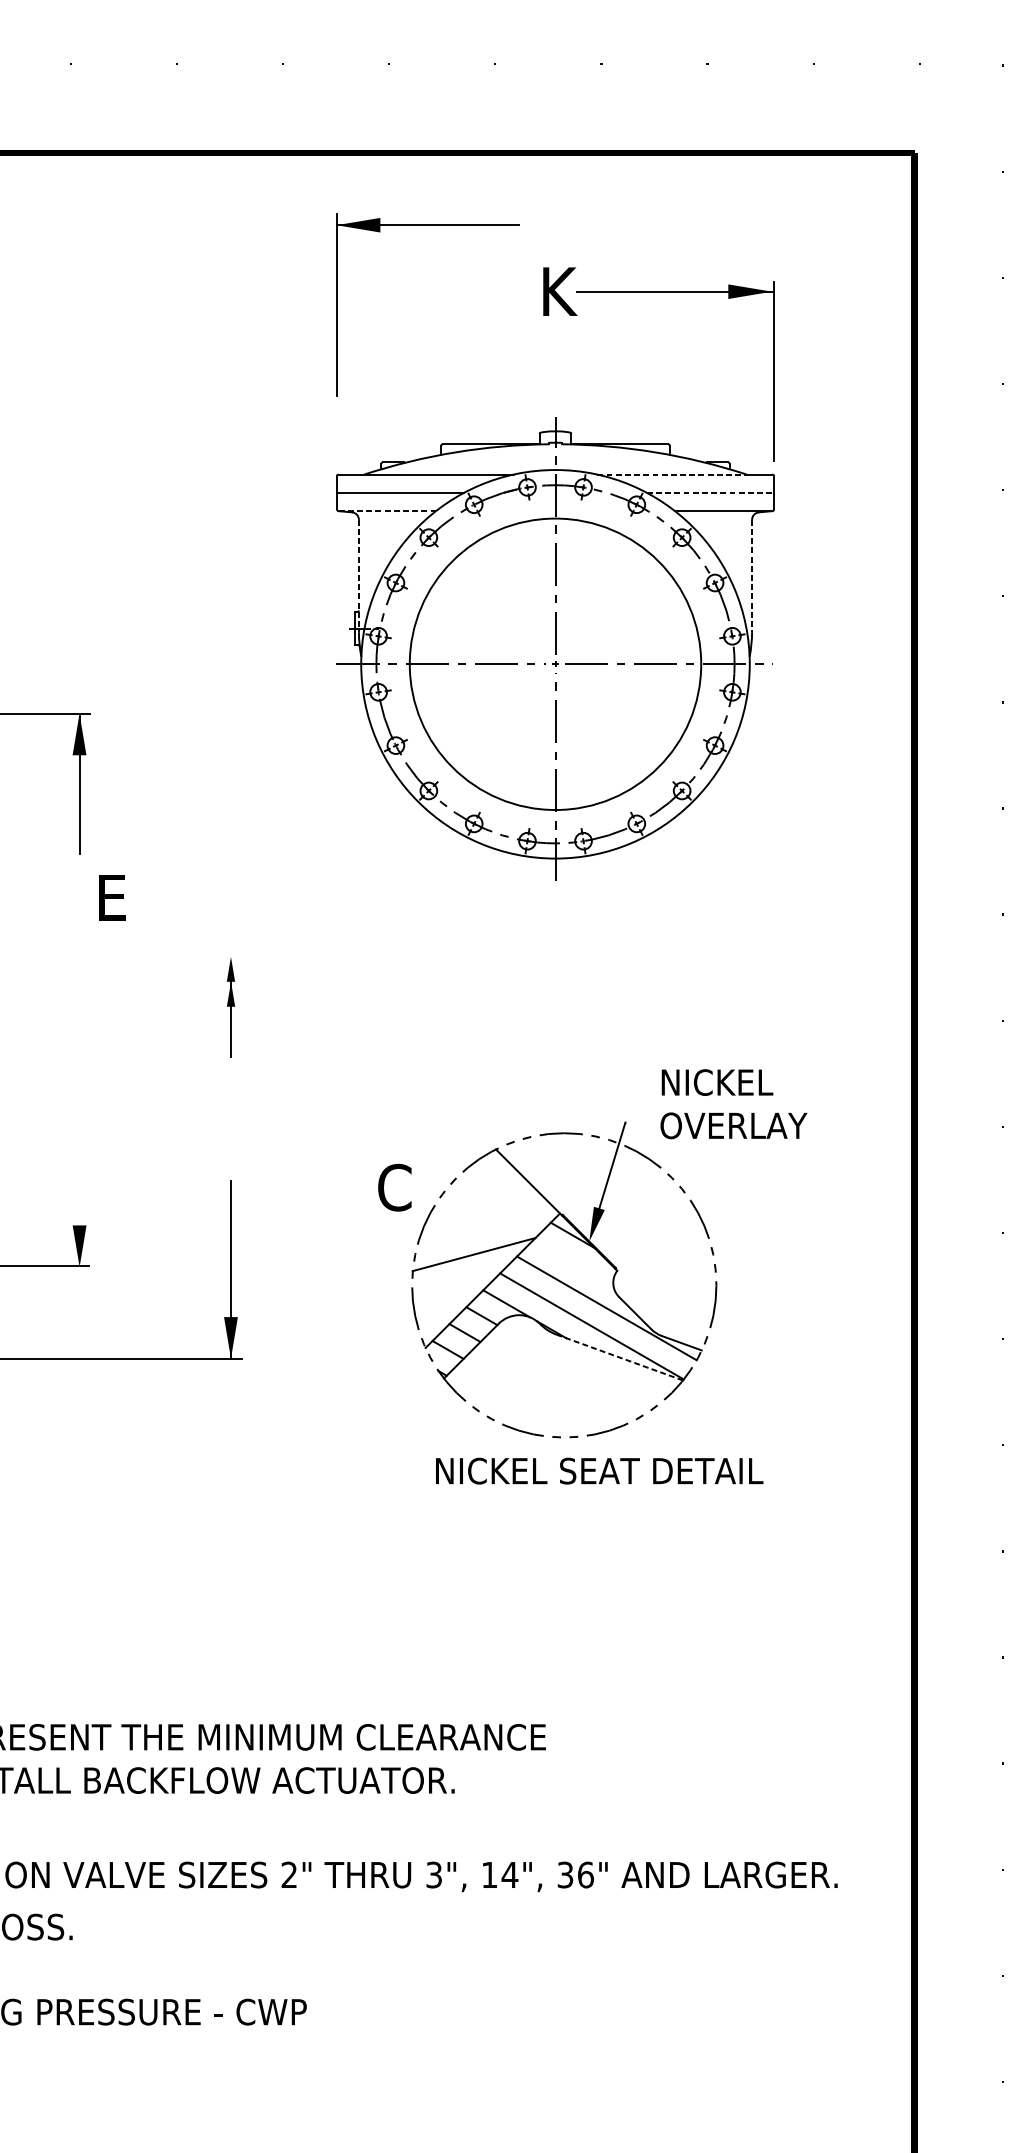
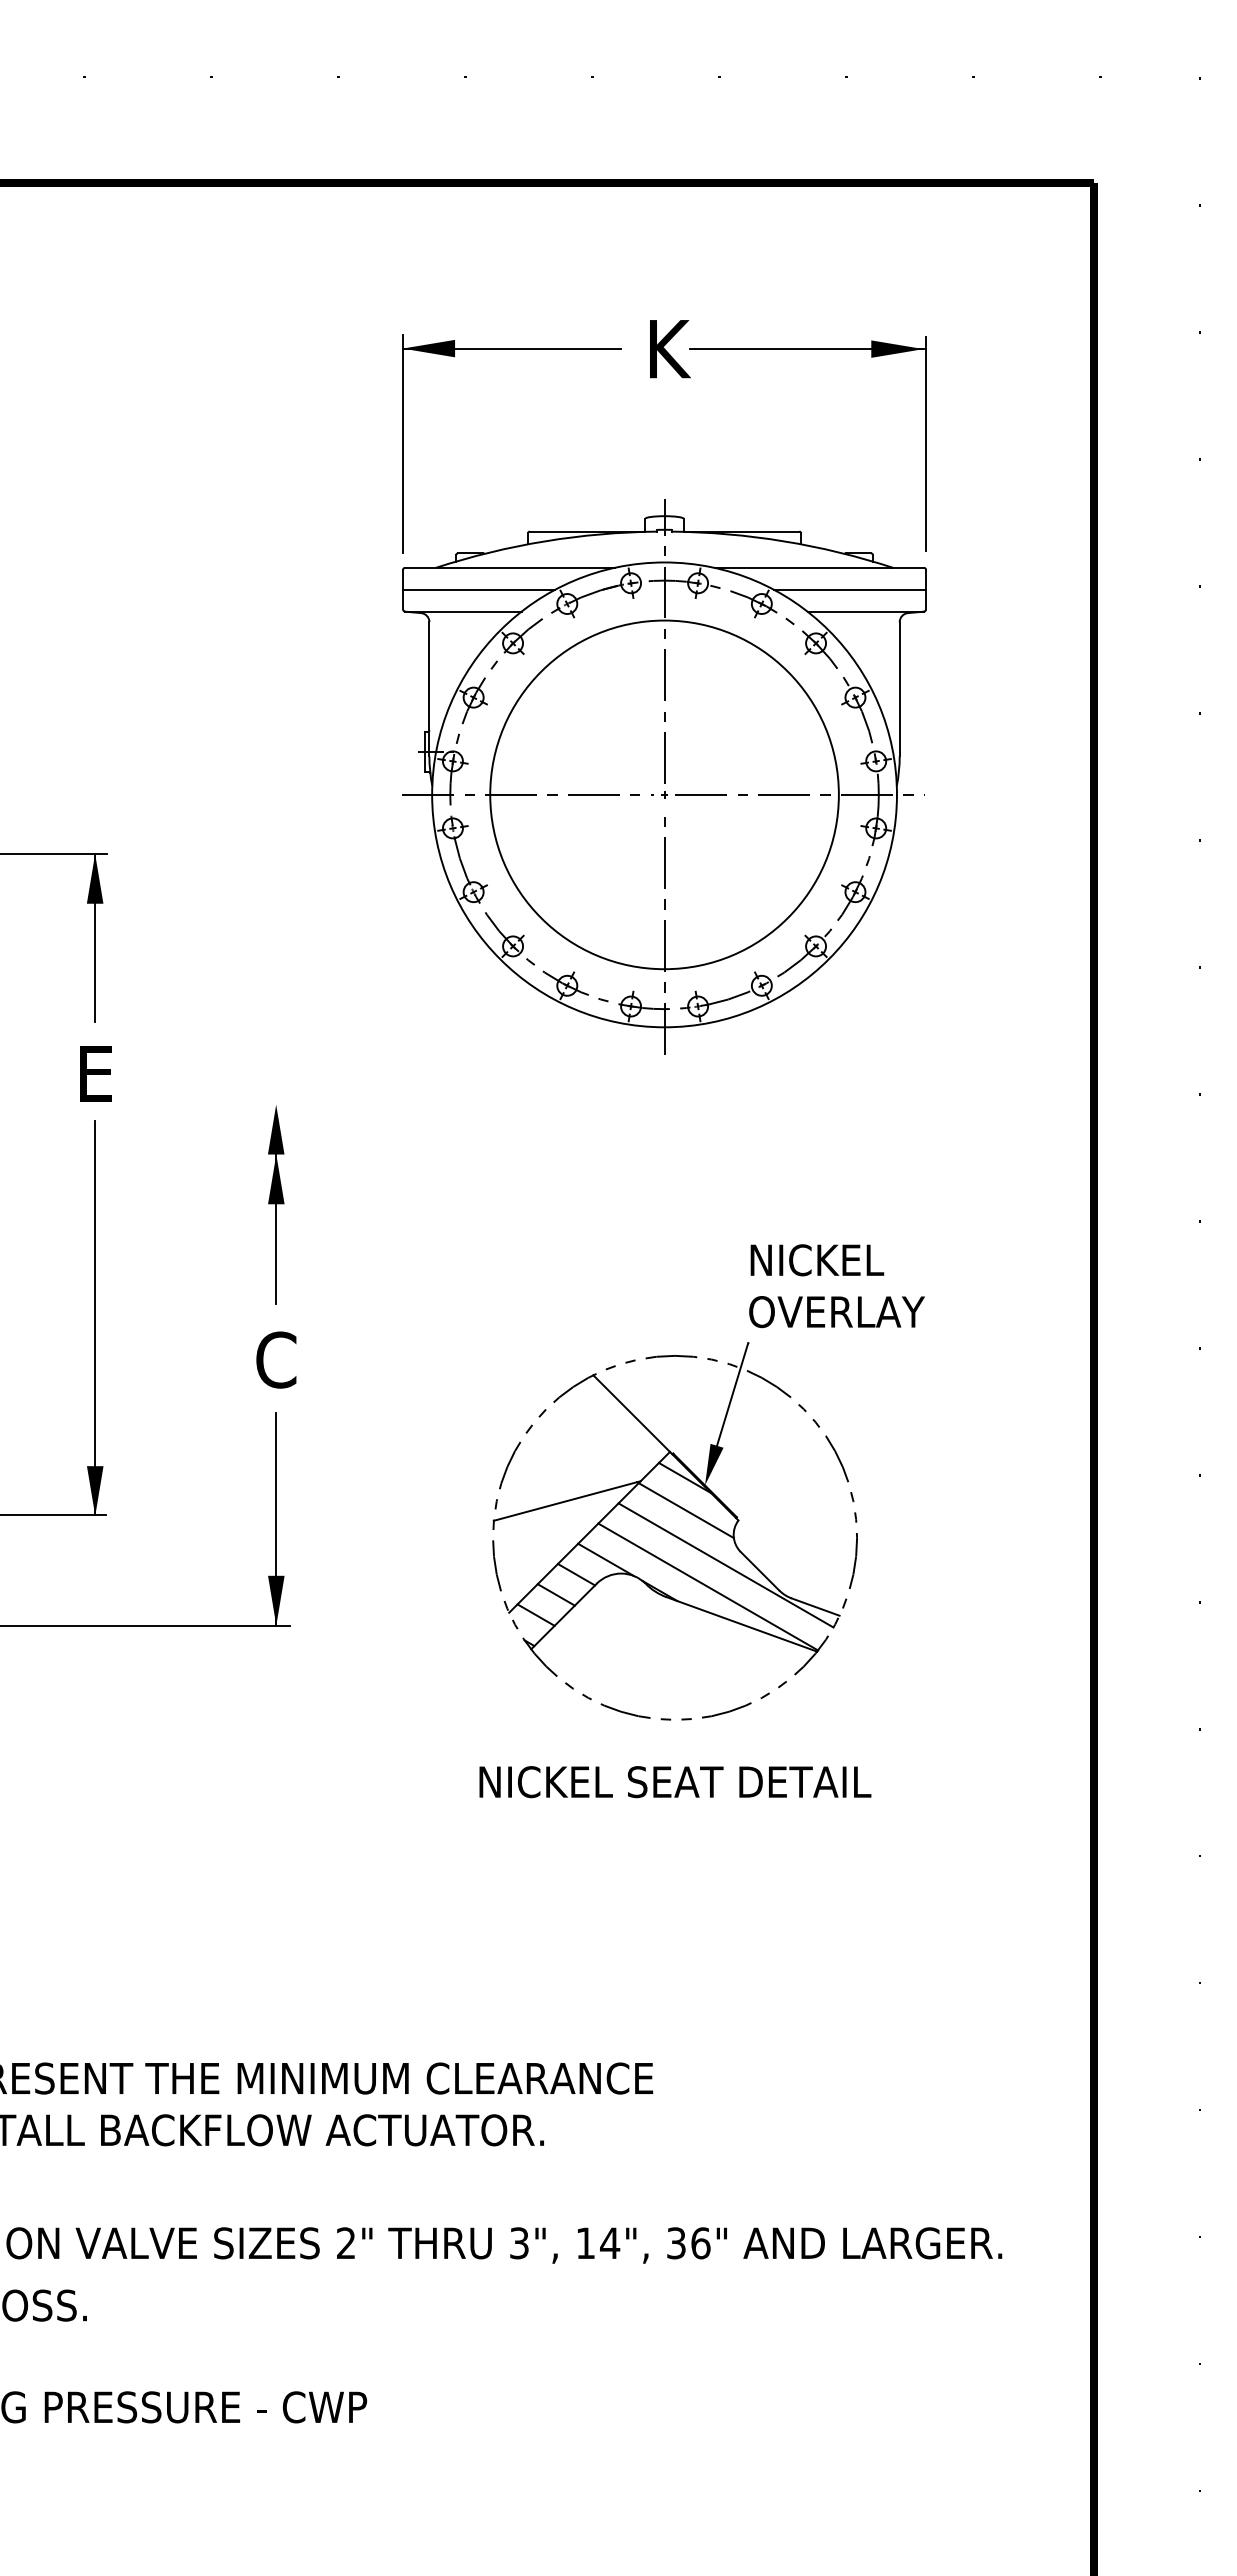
part: (427, 225) -> (511, 349), moved
line: (672, 474) -> (804, 567), dashed -> solid
line: (710, 492) -> (850, 589), dashed -> solid
line: (387, 511) -> (463, 611), dashed -> solid
line: (359, 576) -> (429, 689), dashed -> solid
line: (751, 576) -> (899, 689), dashed -> solid
text: (111, 897) -> (95, 1073), moved
part: (231, 1006) -> (276, 1204), size x1.67
line: (79, 1101) -> (95, 1317), added
text: (733, 1104) -> (836, 1286), moved
text: (394, 1187) -> (276, 1359), moved
line: (573, 1262) -> (685, 1510), added
line: (619, 1357) -> (741, 1624), dashed -> solid
text: (599, 1471) -> (675, 1782), moved

